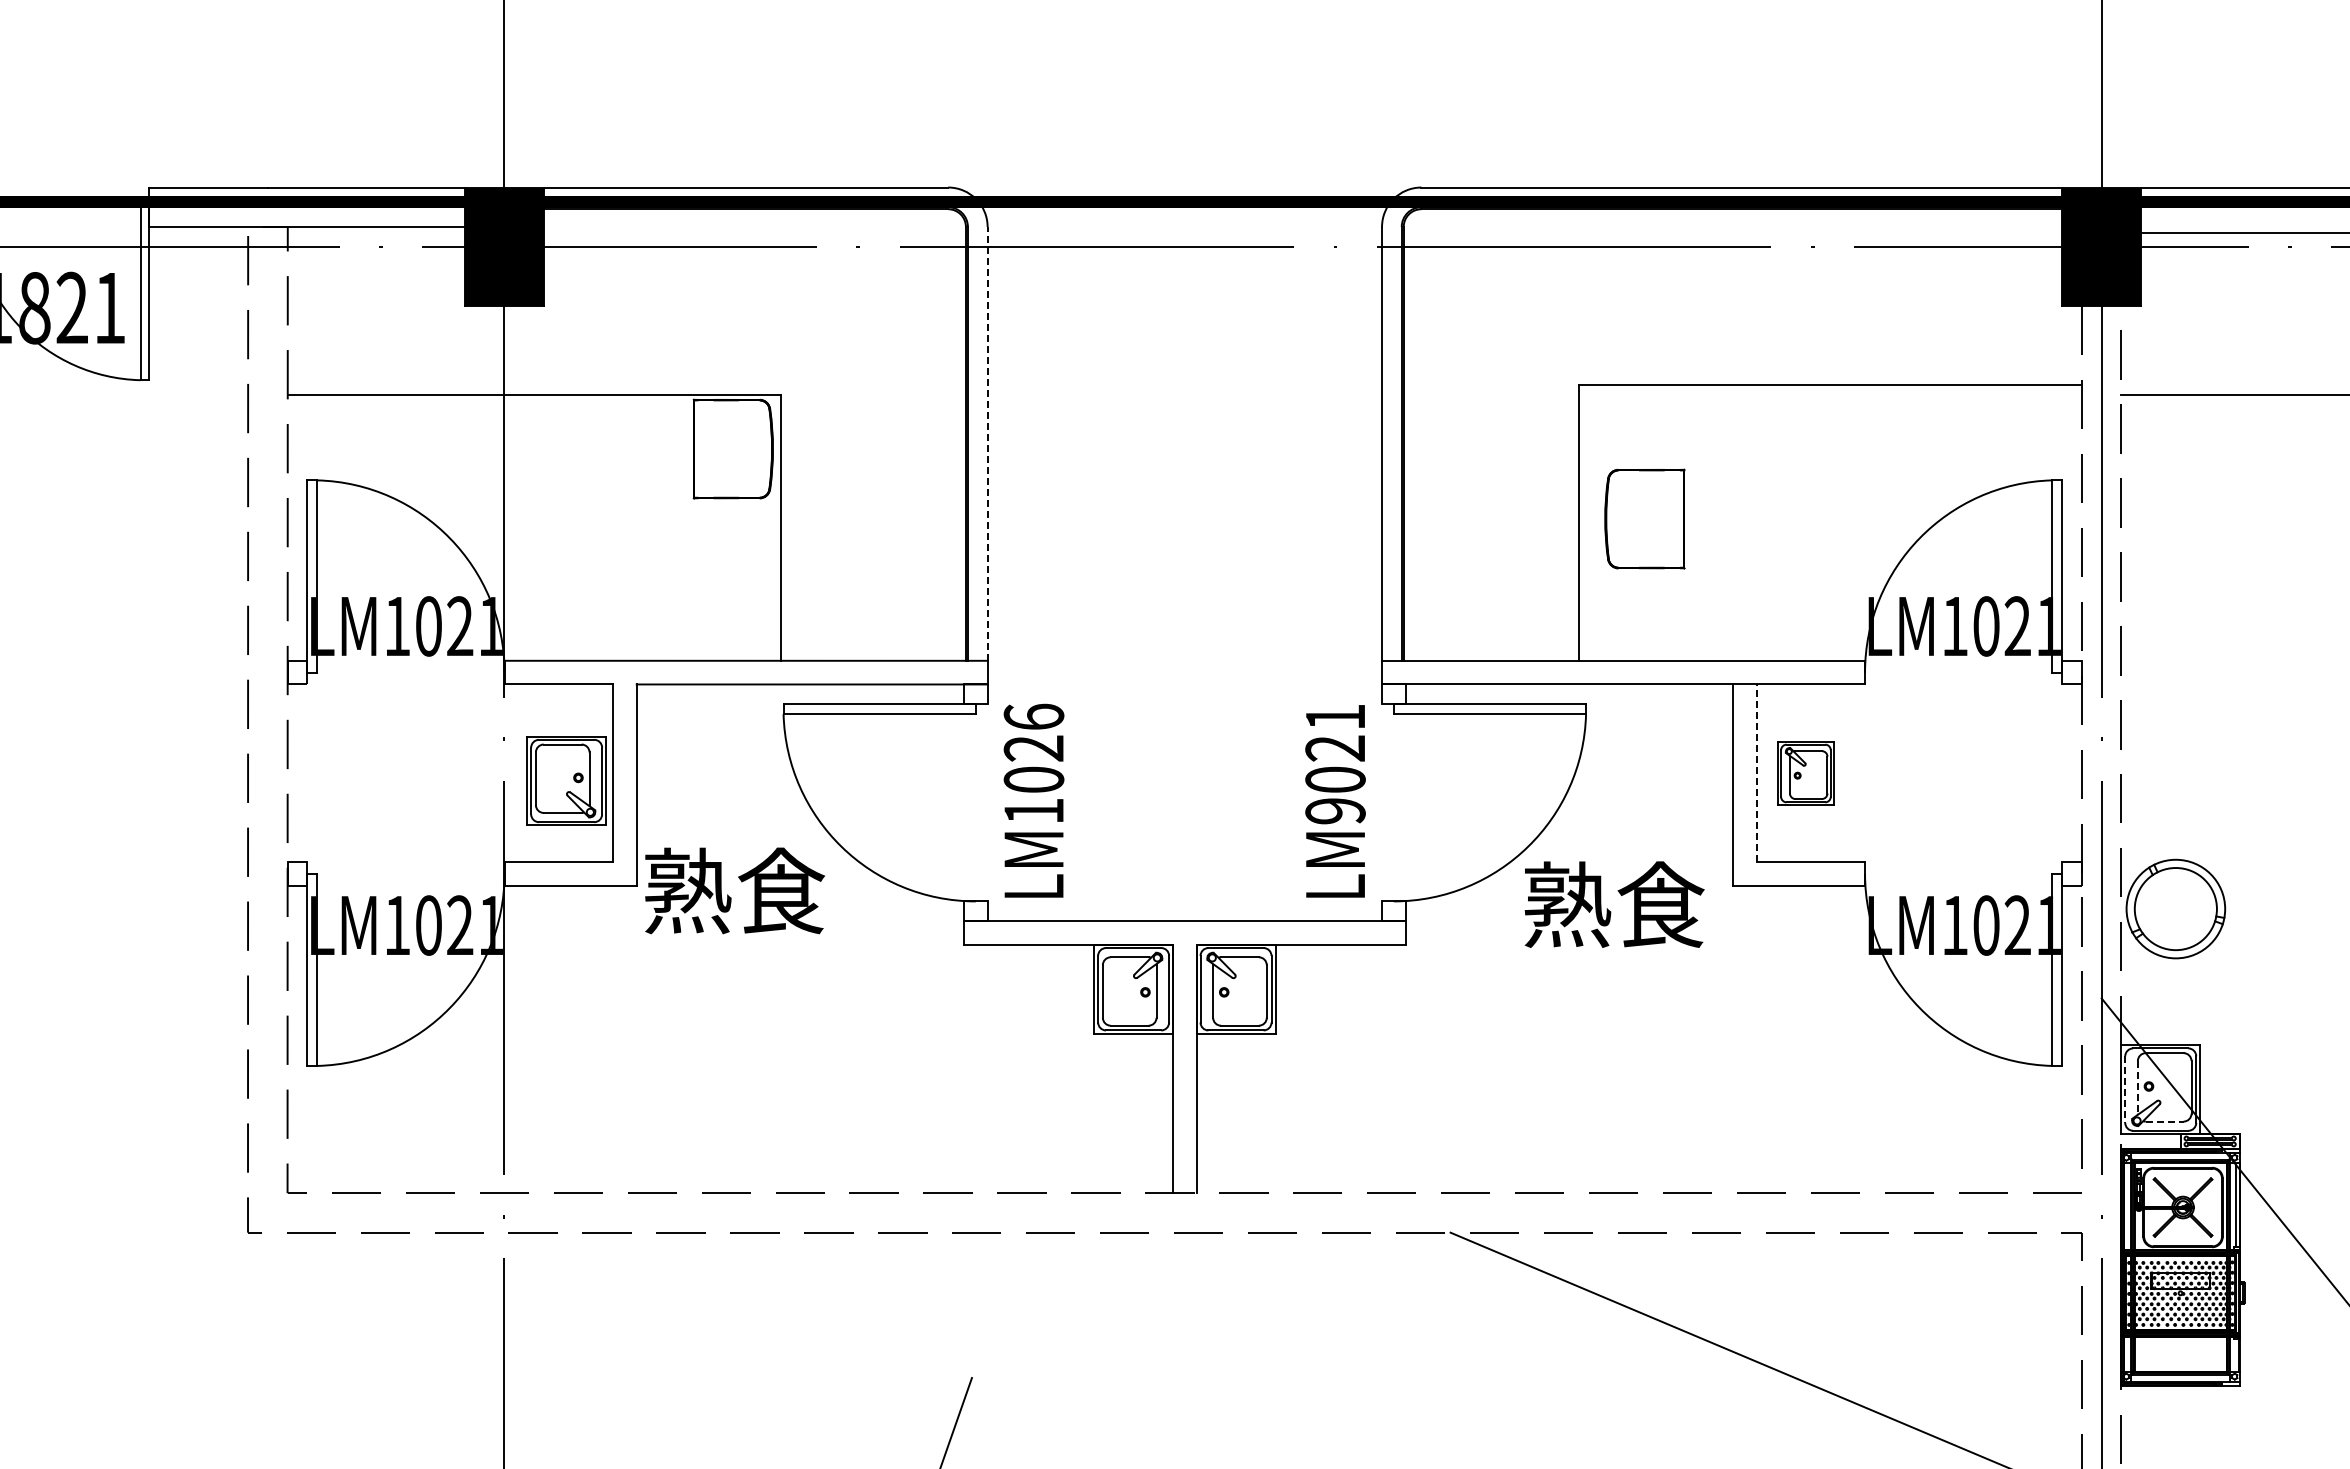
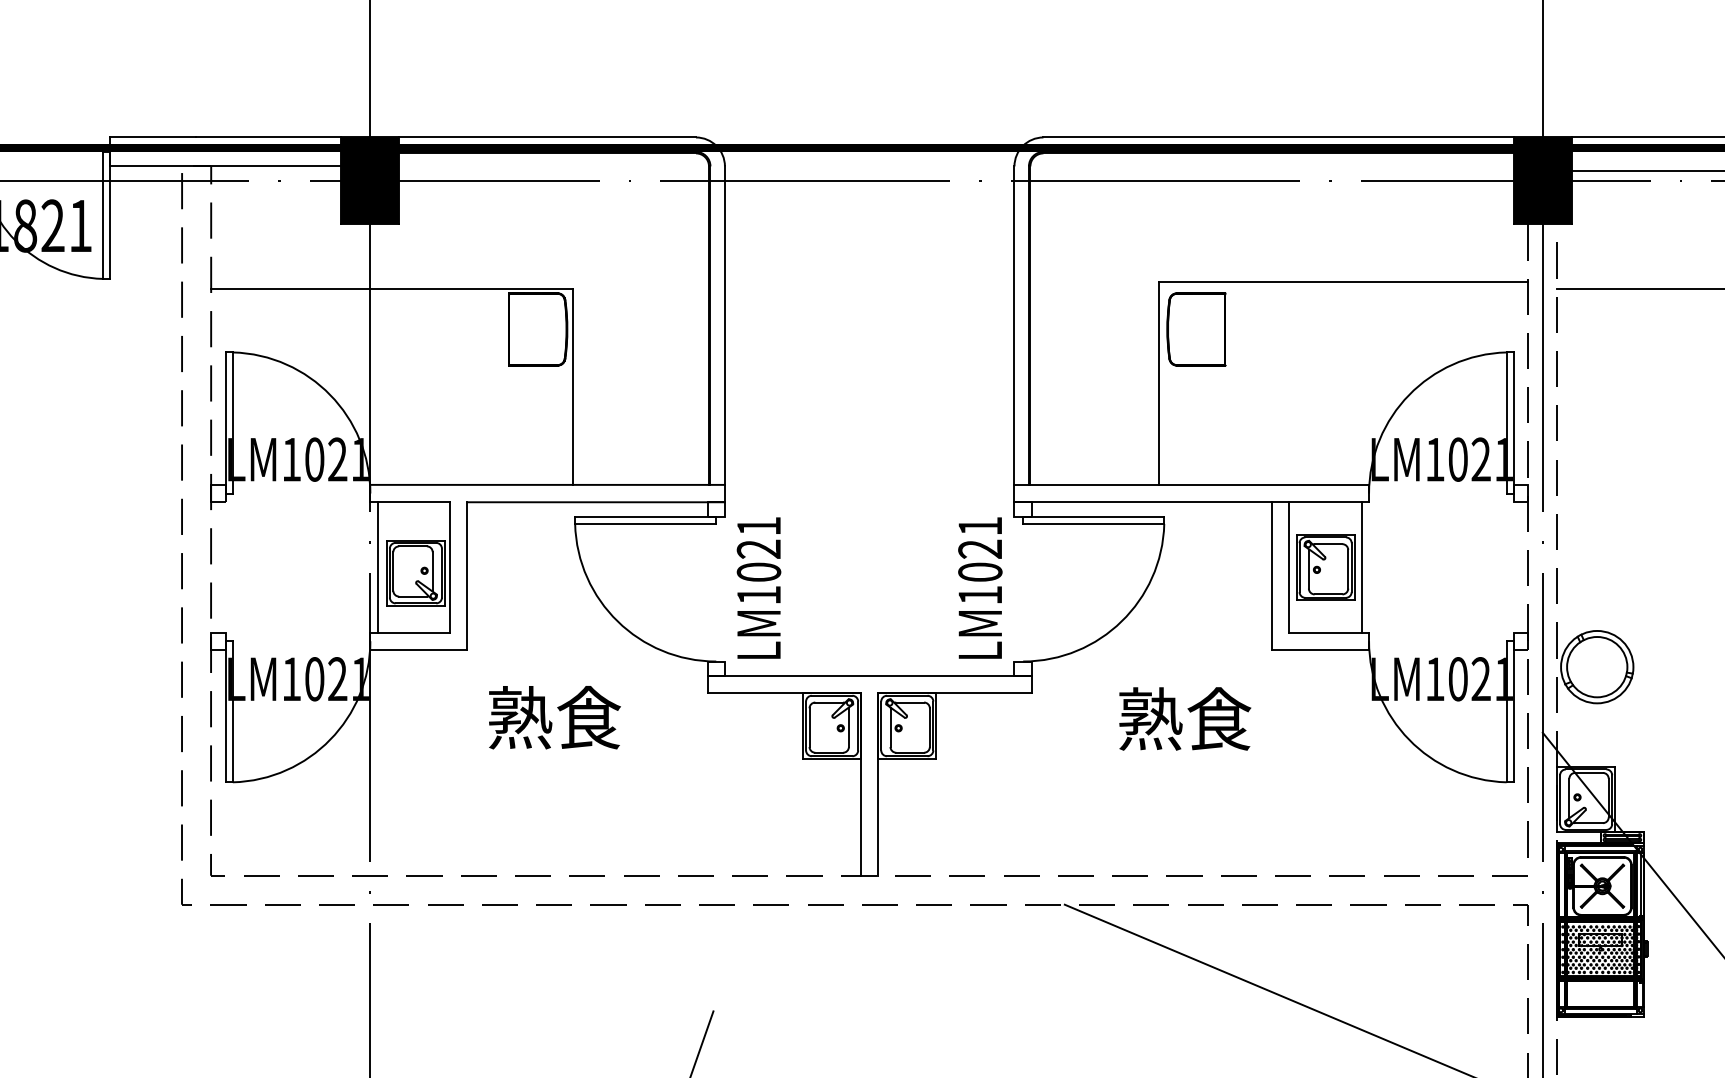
line: (987, 443) -> (724, 325), dashed -> solid
part: (1644, 518) -> (1196, 329), moved
text: (1033, 716) -> (758, 525), LM1026 -> LM1021
line: (514, 772) -> (377, 566), added
line: (1855, 772) -> (1362, 566), added
line: (1756, 773) -> (1289, 567), dashed -> solid
part: (1805, 773) -> (1325, 567), size x1.43
text: (1335, 811) -> (980, 595), LM9021 -> LM1021
text: (735, 890) -> (555, 717), moved
text: (1614, 904) -> (1185, 718), moved
line: (2137, 1087) -> (1569, 798), dashed -> solid
line: (2125, 1090) -> (1560, 800), dashed -> solid
line: (2164, 1121) -> (1588, 823), dashed -> solid

